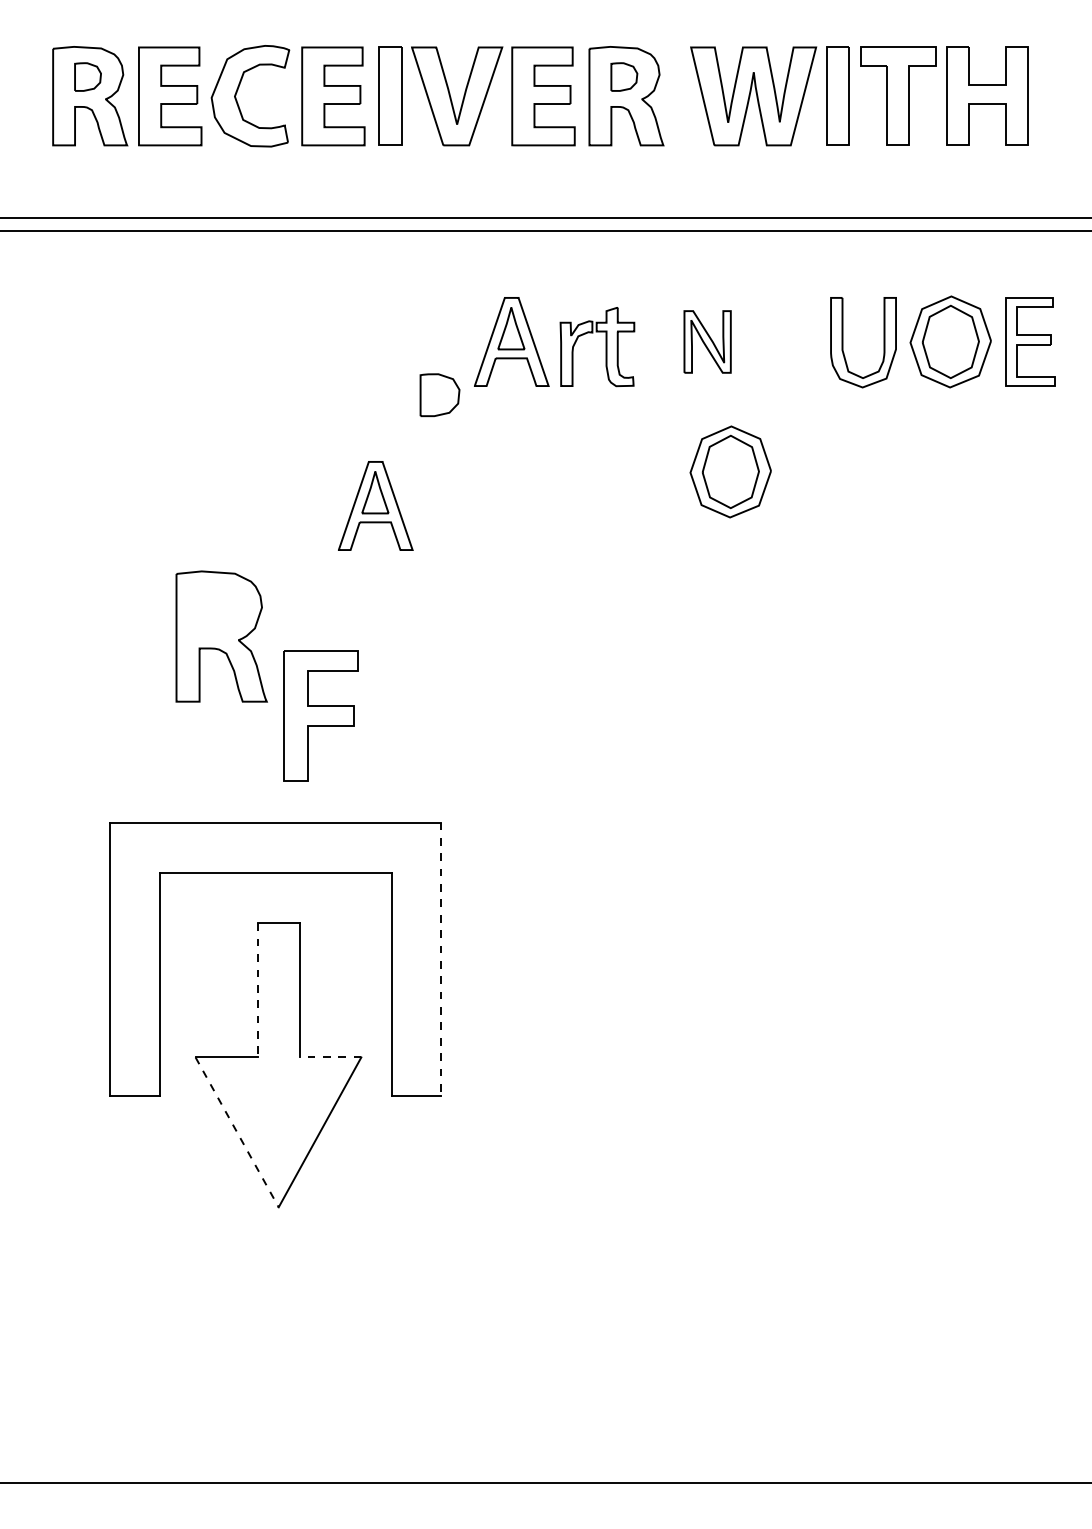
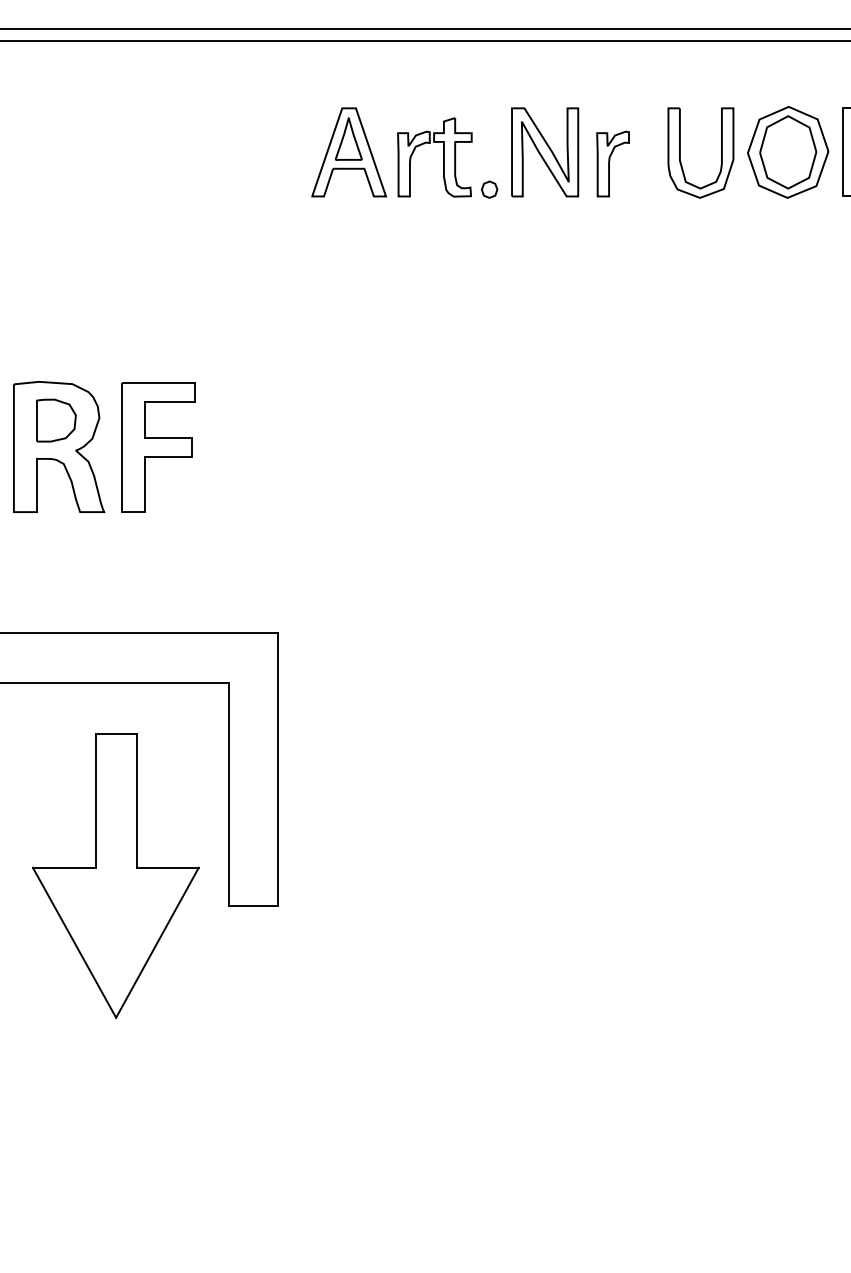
part: (707, 341) -> (544, 151), size x1.43
part: (775, 353) -> (612, 163), added
part: (651, 379) -> (488, 189), added
part: (439, 395) -> (55, 420), moved
part: (730, 471) -> (567, 281), removed
part: (375, 505) -> (212, 315), removed
part: (320, 715) -> (157, 446), moved
line: (440, 959) -> (277, 769), dashed -> solid
line: (258, 990) -> (95, 800), dashed -> solid
line: (330, 1057) -> (167, 867), dashed -> solid
line: (237, 1132) -> (74, 942), dashed -> solid

